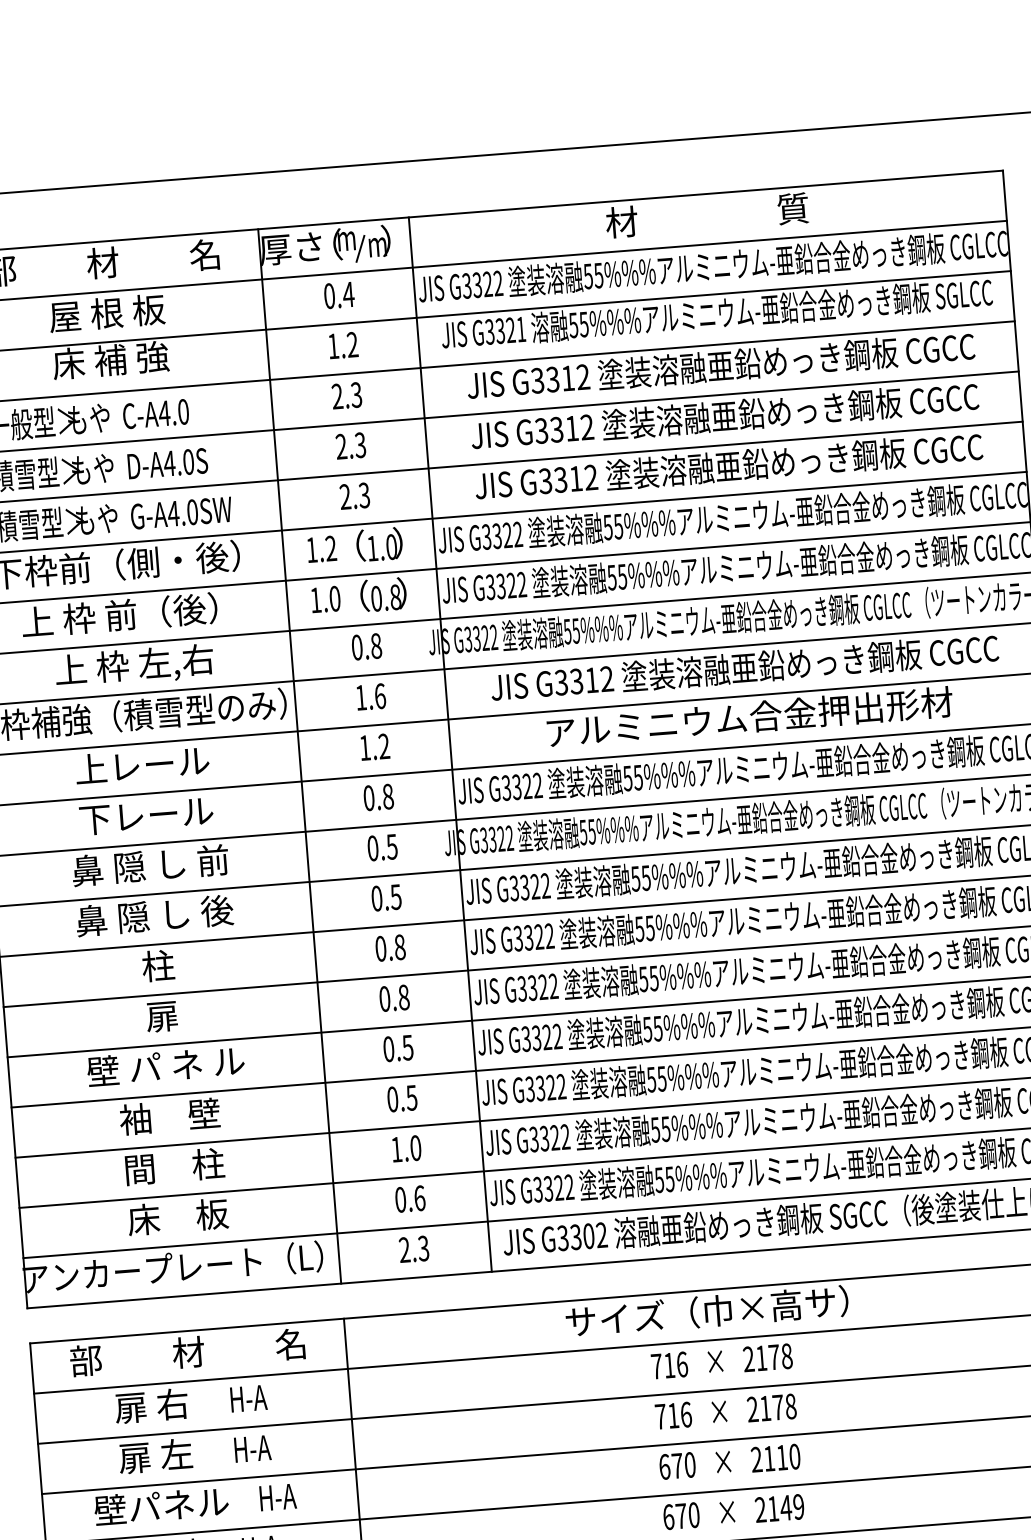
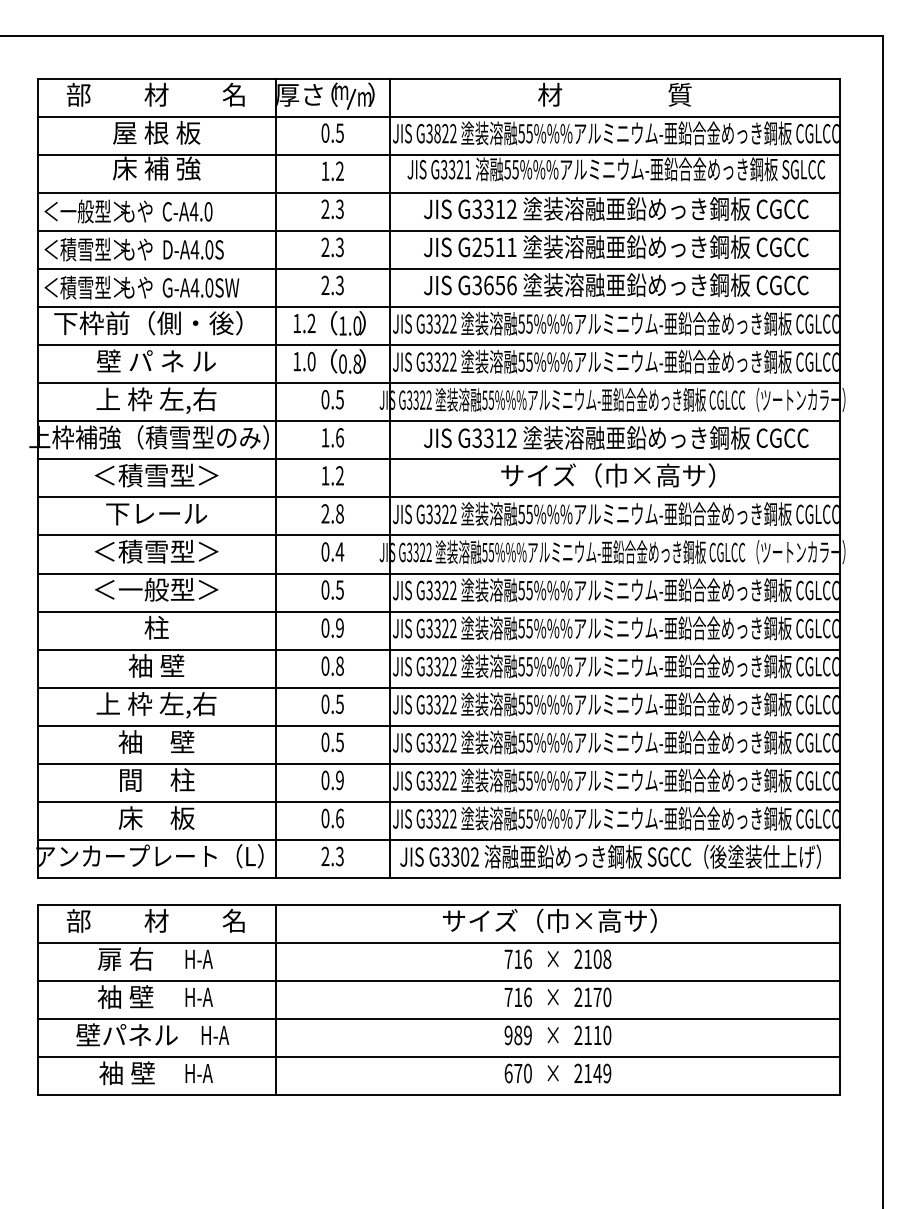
text: (477, 284) -> (437, 133), G3322 -> G3822
text: (347, 293) -> (339, 132), 0.4 -> 0.5
text: (564, 429) -> (494, 247), G3312 -> G2511
text: (576, 478) -> (500, 285), G3312 -> G3656
text: (119, 615) -> (148, 361), 上 枠 前（後） -> 壁 パ ネ ル
text: (375, 645) -> (339, 399), 0.8 -> 0.5
text: (750, 717) -> (617, 475), アルミニウム合金押出形材 -> サイズ（巾×高サ）
text: (142, 765) -> (156, 475), 上レール -> ＜積雪型＞
text: (369, 797) -> (325, 513), 0.8 -> 2.8
text: (391, 846) -> (339, 551), 0.5 -> 0.4
text: (150, 865) -> (156, 551), 鼻 隠 し 前 -> ＜積雪型＞
text: (154, 915) -> (156, 589), 鼻 隠 し 後 -> ＜一般型＞
text: (399, 946) -> (339, 627), 0.8 -> 0.9
text: (161, 1015) -> (156, 665), 扉 -> 袖 壁
text: (166, 1068) -> (156, 705), 壁 パ ネ ル -> 上 枠 左,右
text: (406, 1149) -> (332, 780), 1.0 -> 0.9
text: (774, 1357) -> (597, 959), 2178 -> 2108
text: (791, 1406) -> (607, 997), 2178 -> 2170
text: (155, 1455) -> (125, 996), 扉 左 -> 袖 壁
text: (676, 1466) -> (517, 1035), 670 -> 989

